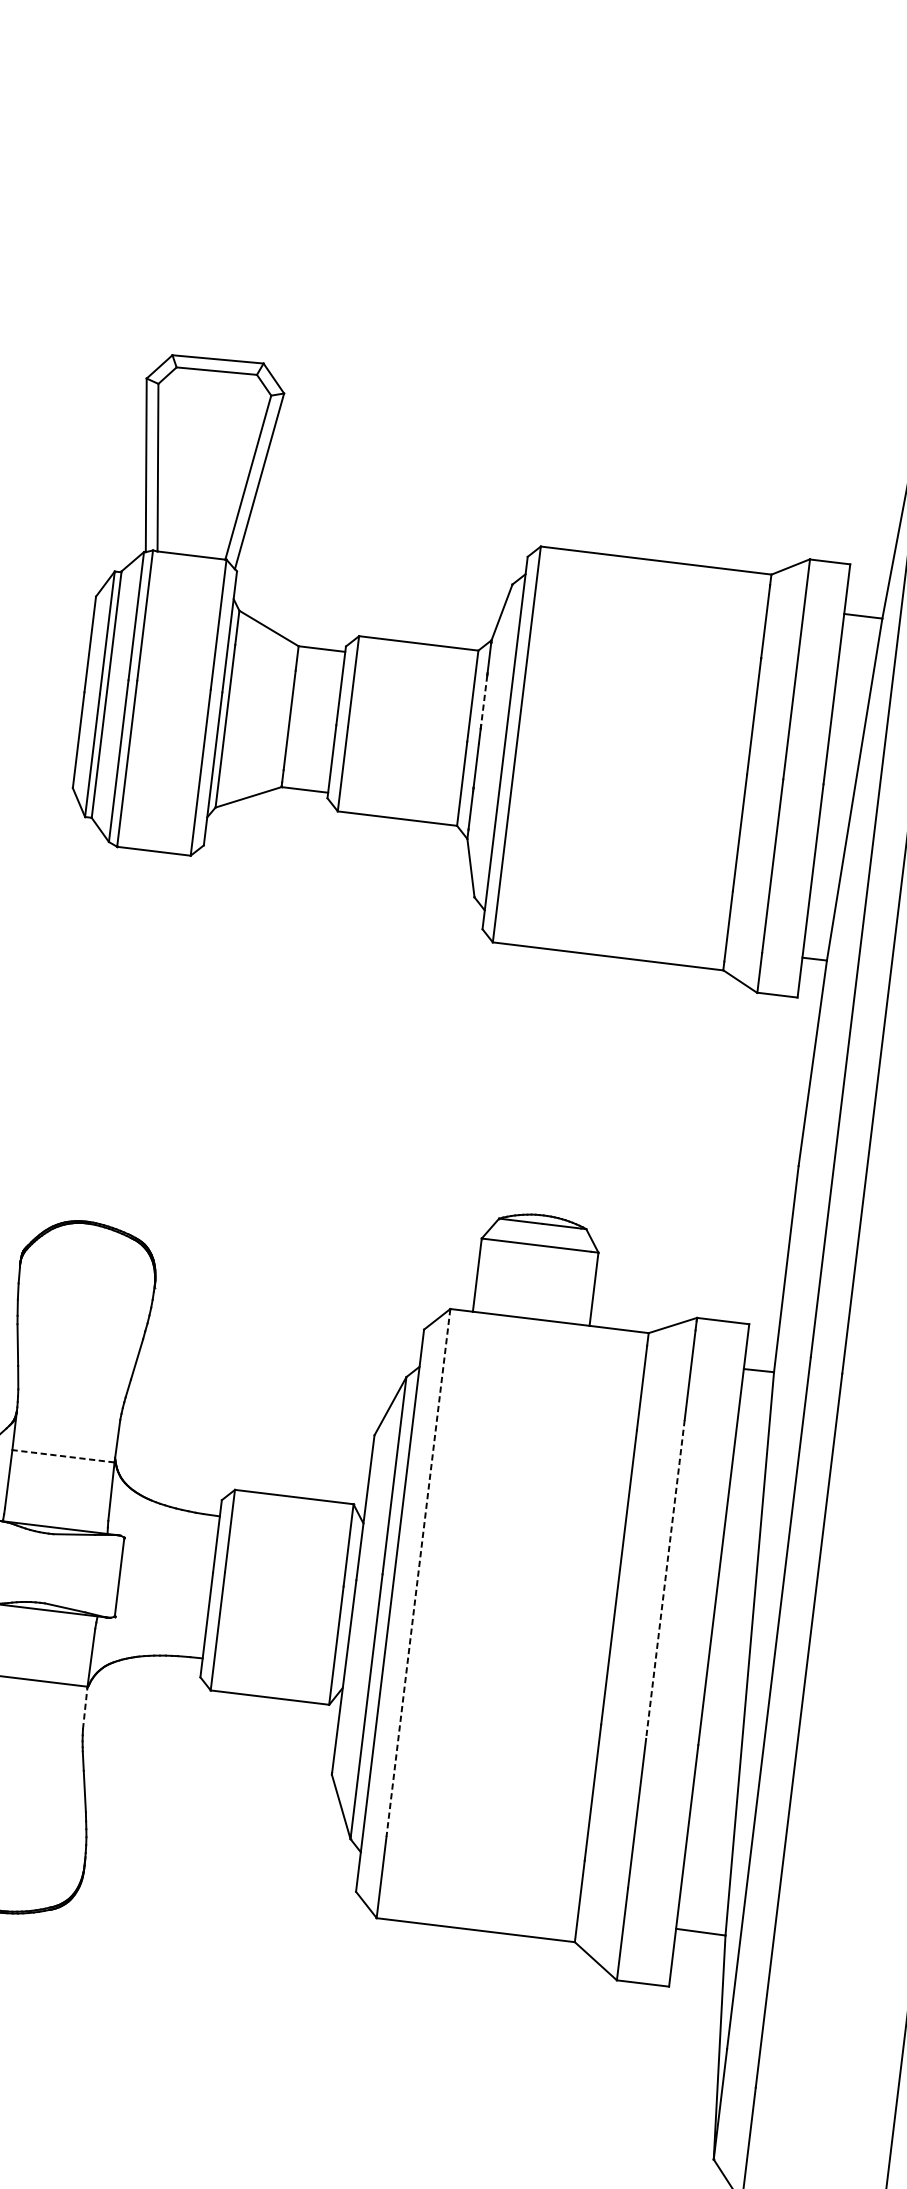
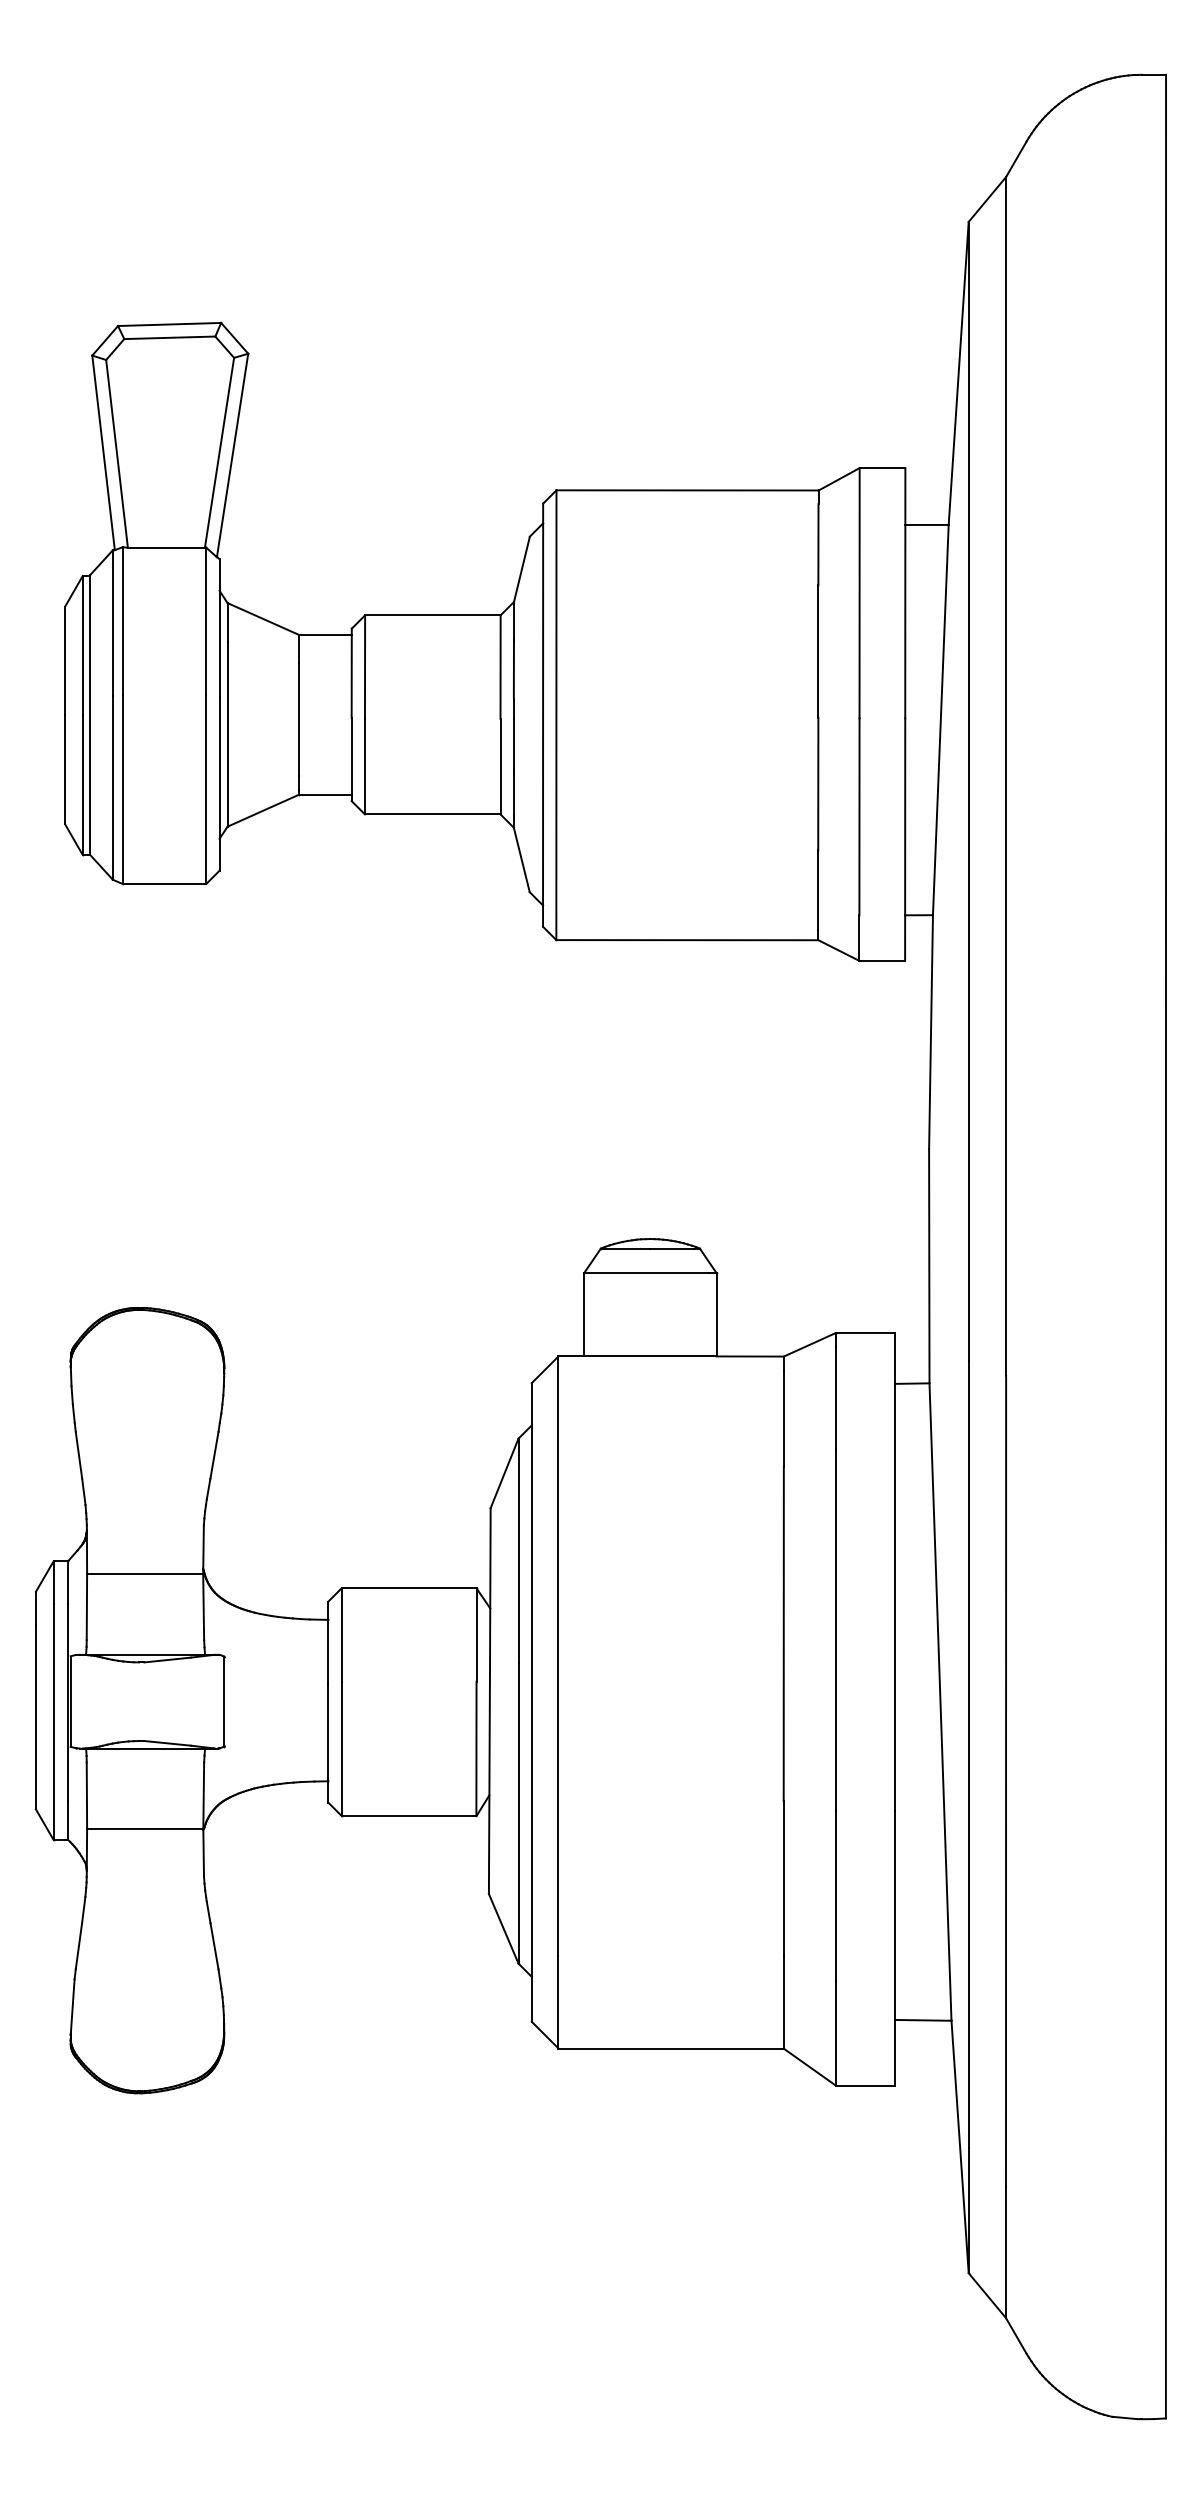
line: (483, 700) -> (513, 670), dashed -> solid
line: (62, 1455) -> (144, 1573), dashed -> solid
line: (418, 1573) -> (558, 1656), dashed -> solid
line: (664, 1579) -> (835, 1630), dashed -> solid
line: (85, 1707) -> (203, 1852), dashed -> solid

